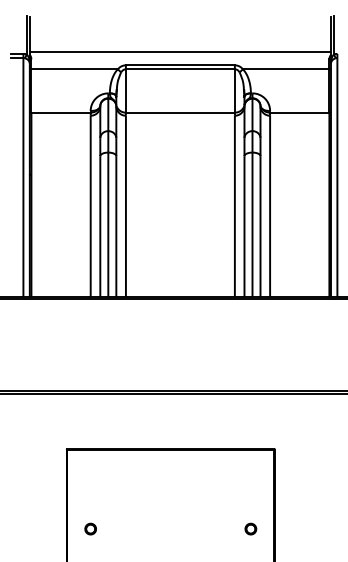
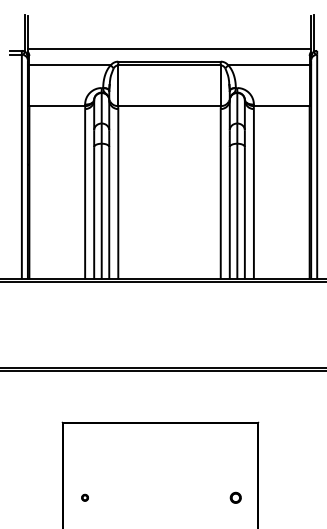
part: (90, 528) -> (84, 497), size x0.6

